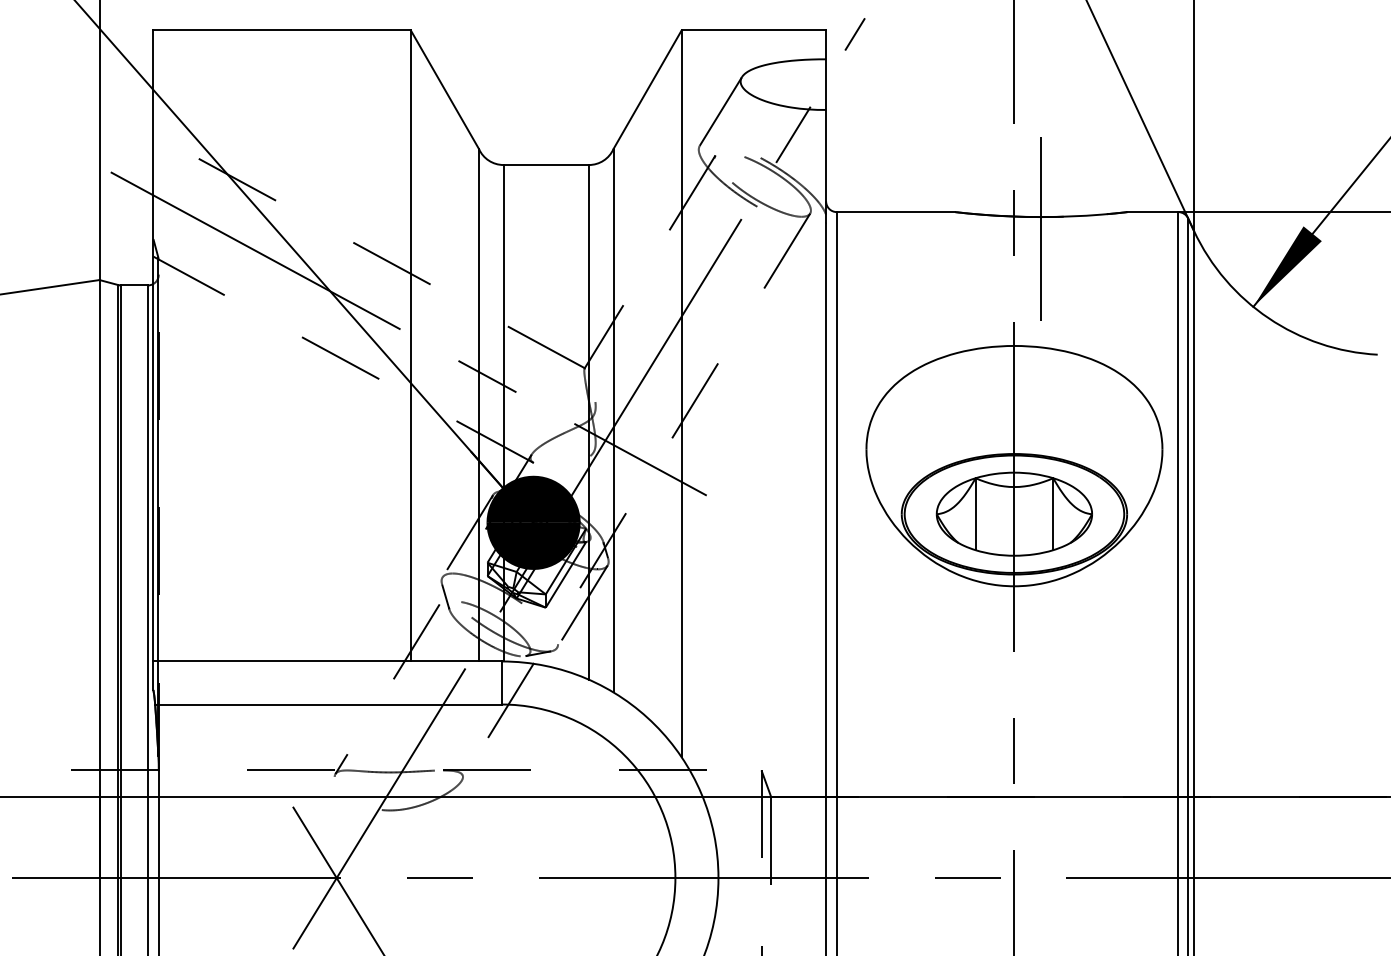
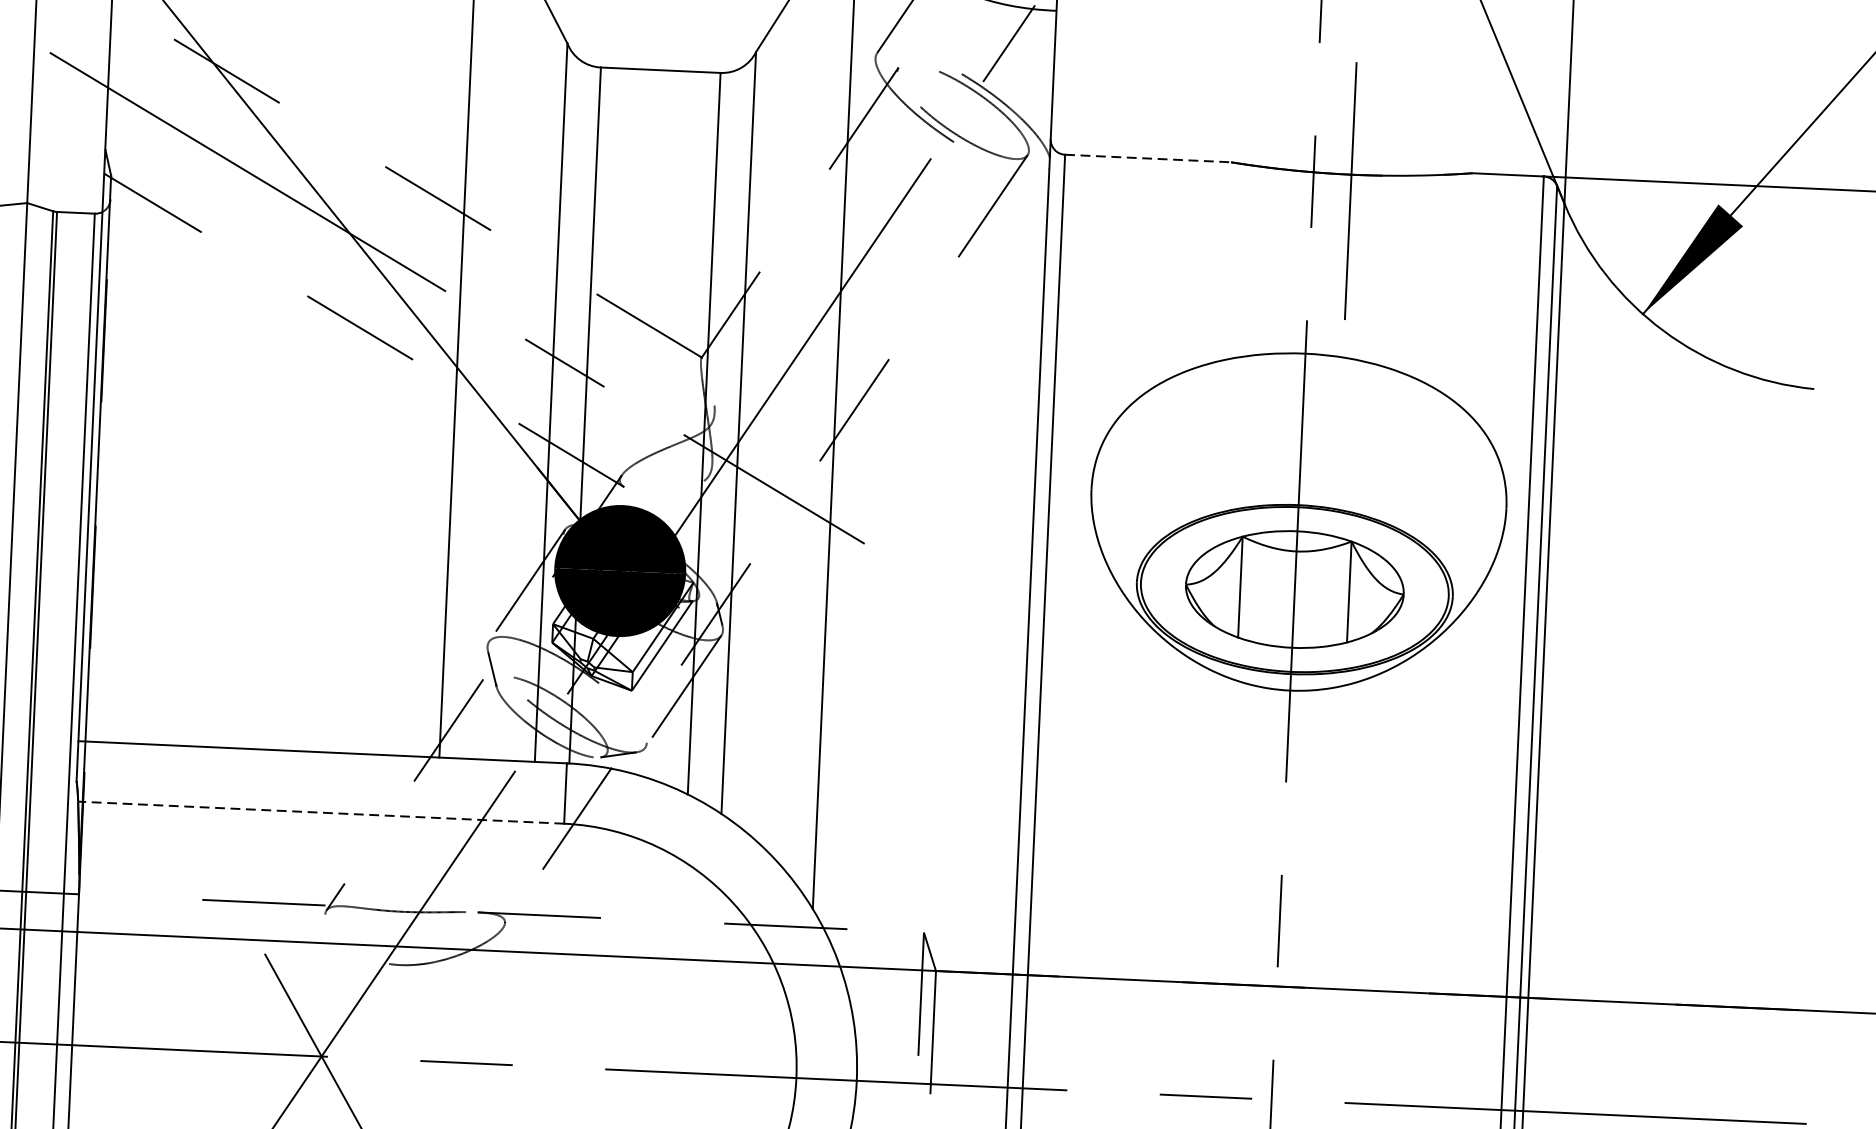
line: (896, 212) -> (1148, 159), solid -> dashed
line: (328, 704) -> (321, 812), solid -> dashed

